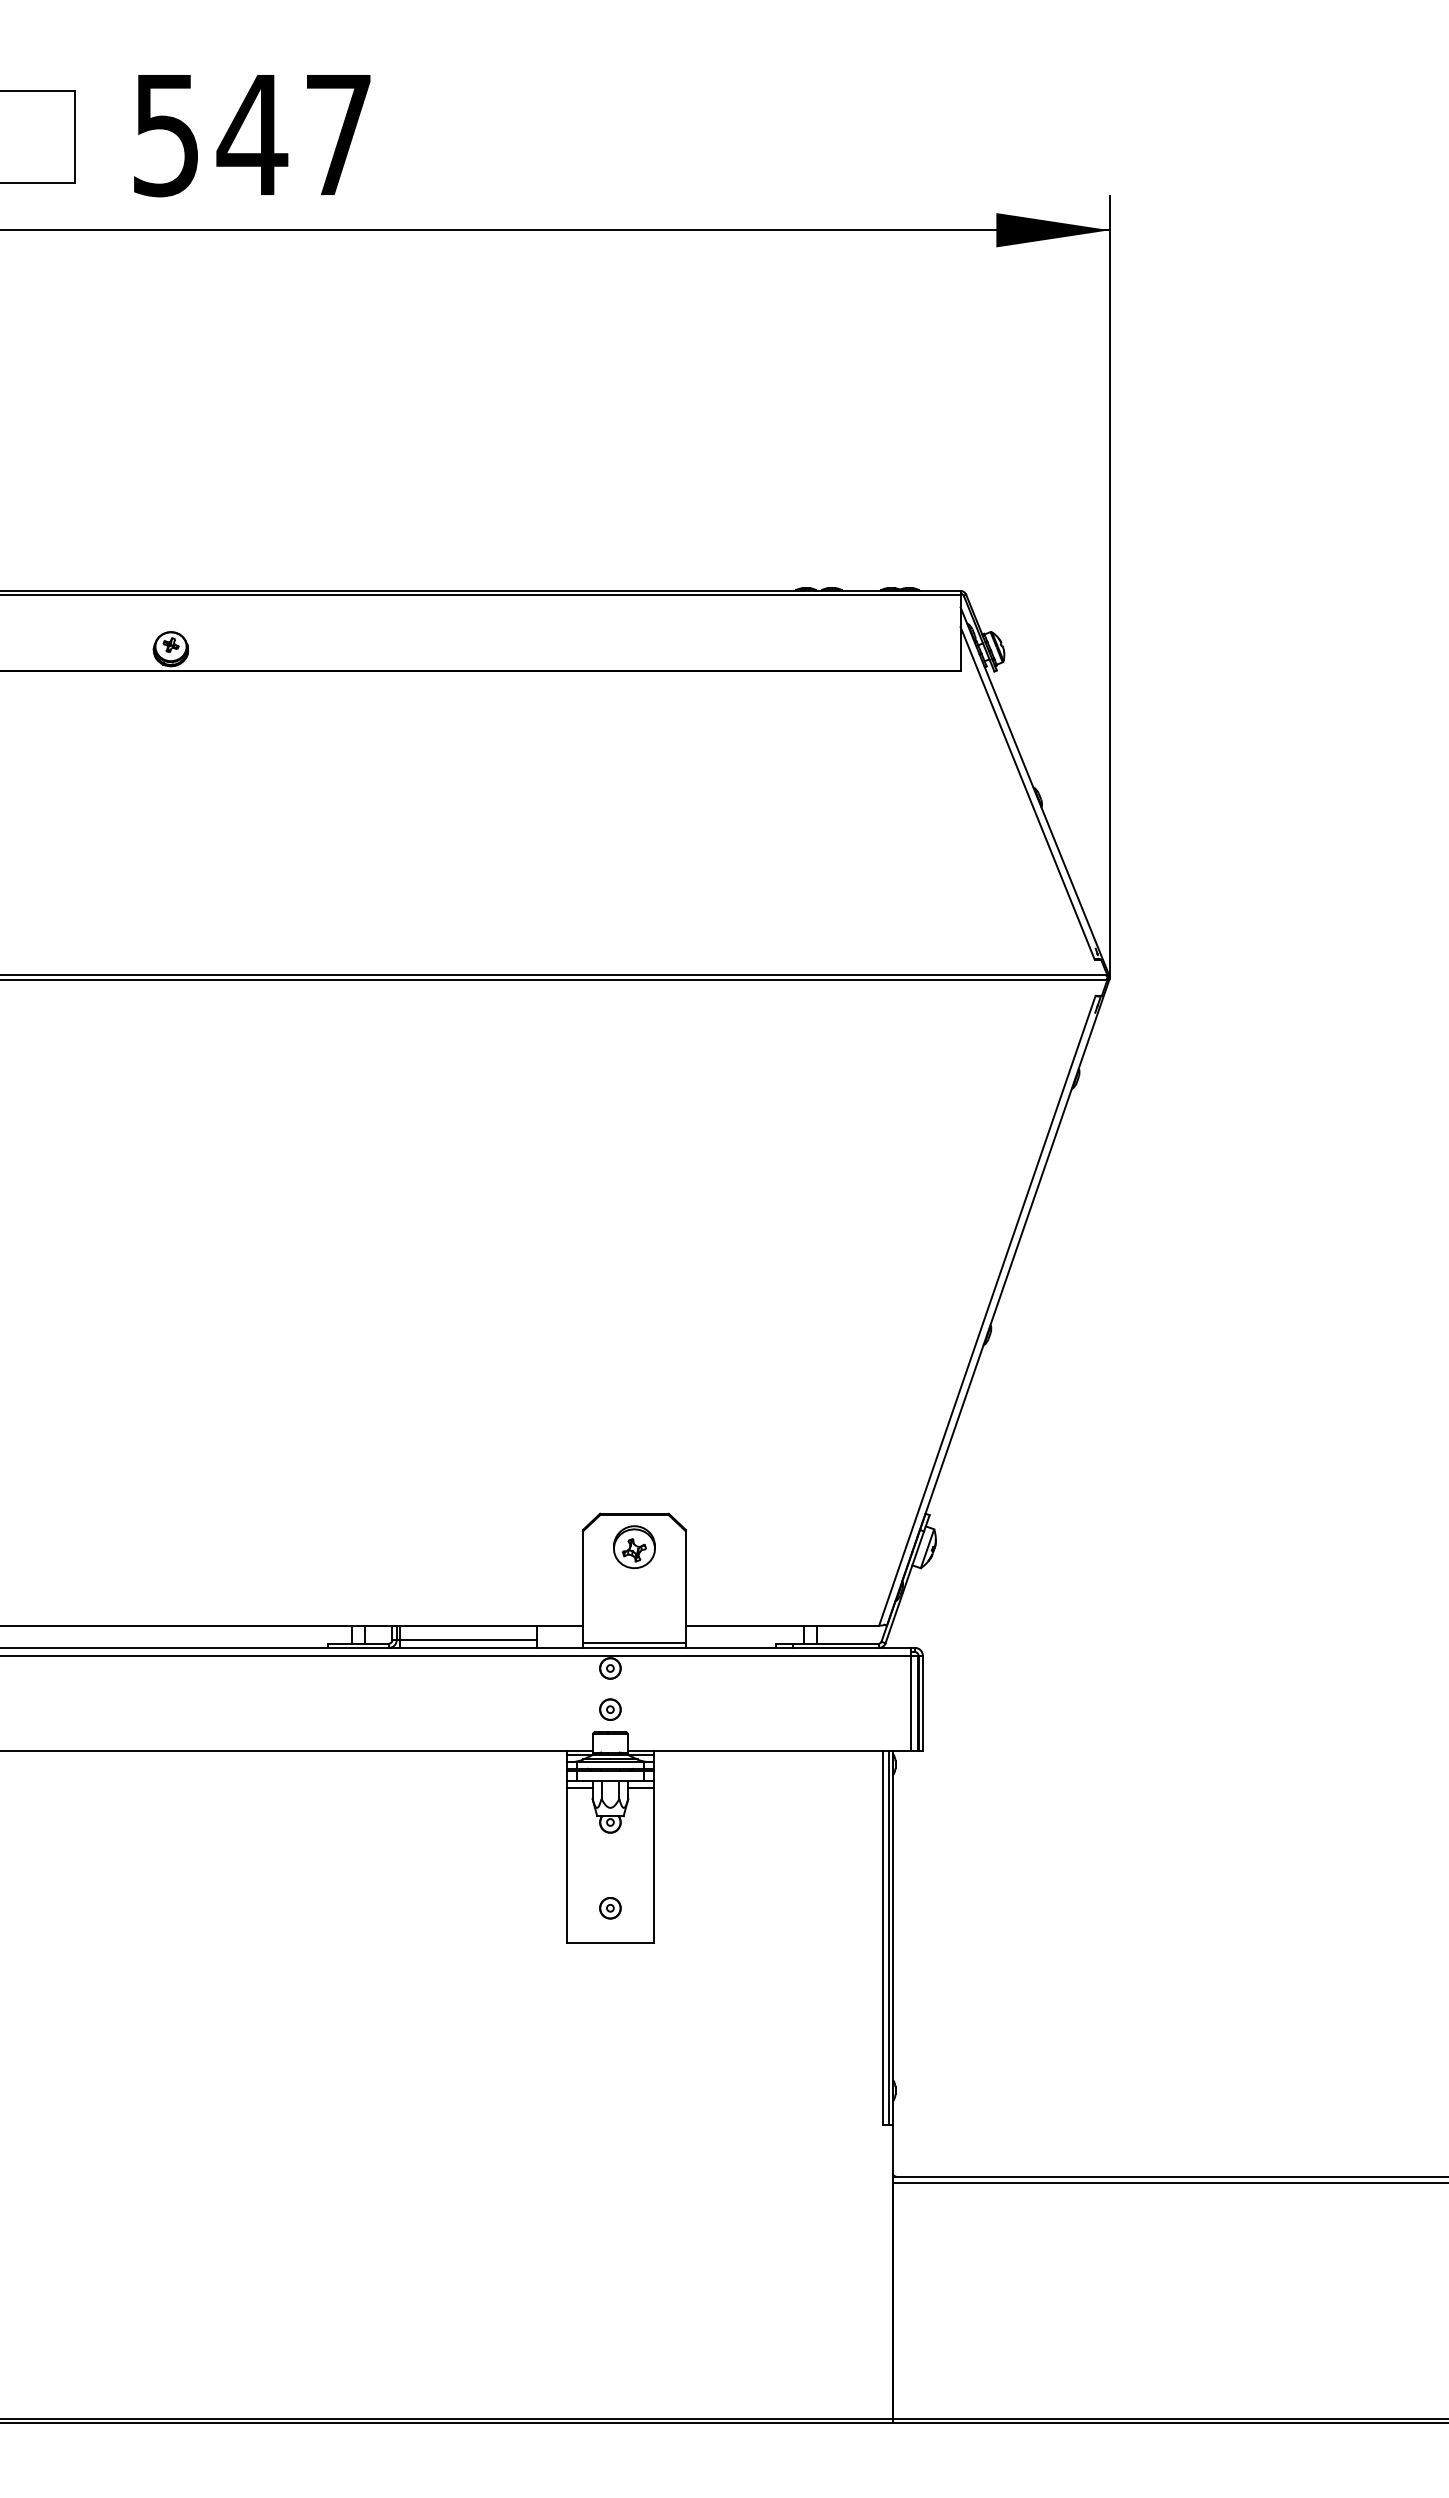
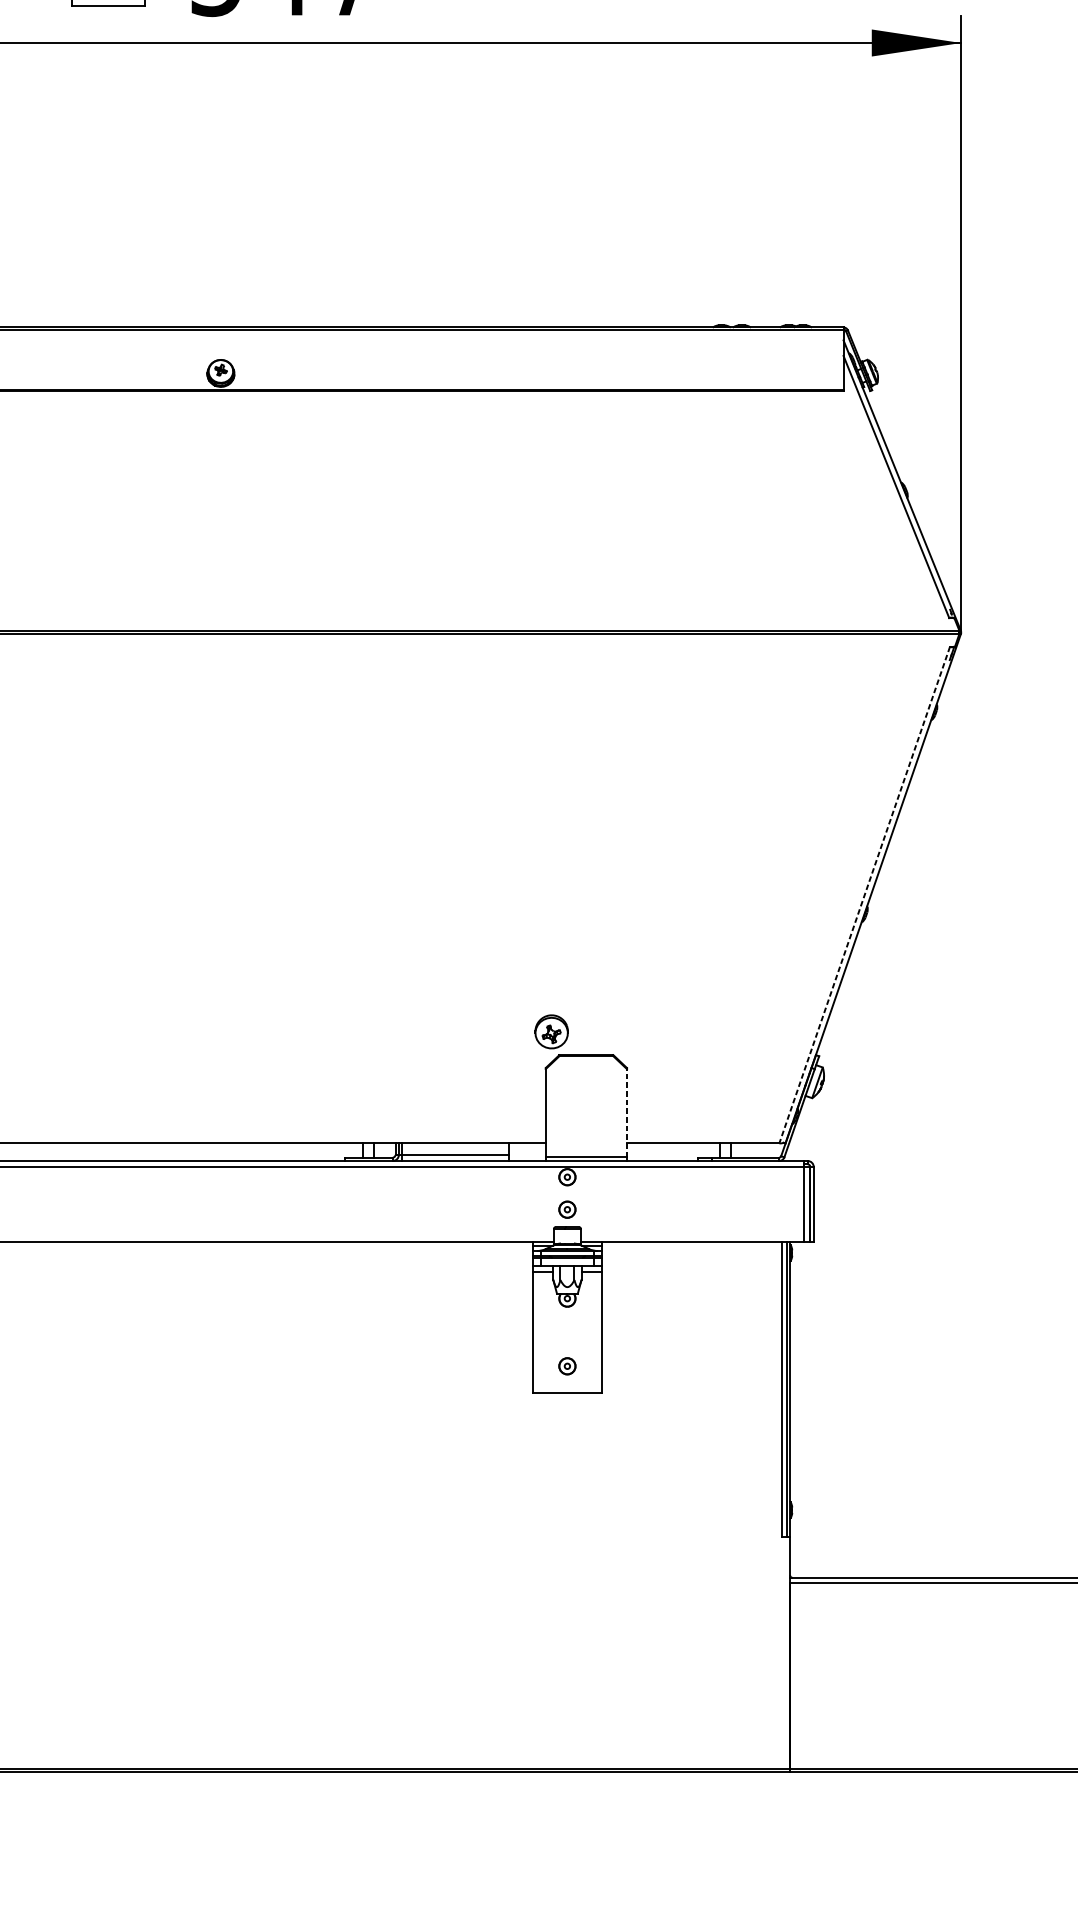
line: (987, 1310) -> (864, 894), solid -> dashed
part: (634, 1546) -> (551, 1031), moved
line: (685, 1587) -> (626, 1113), solid -> dashed

